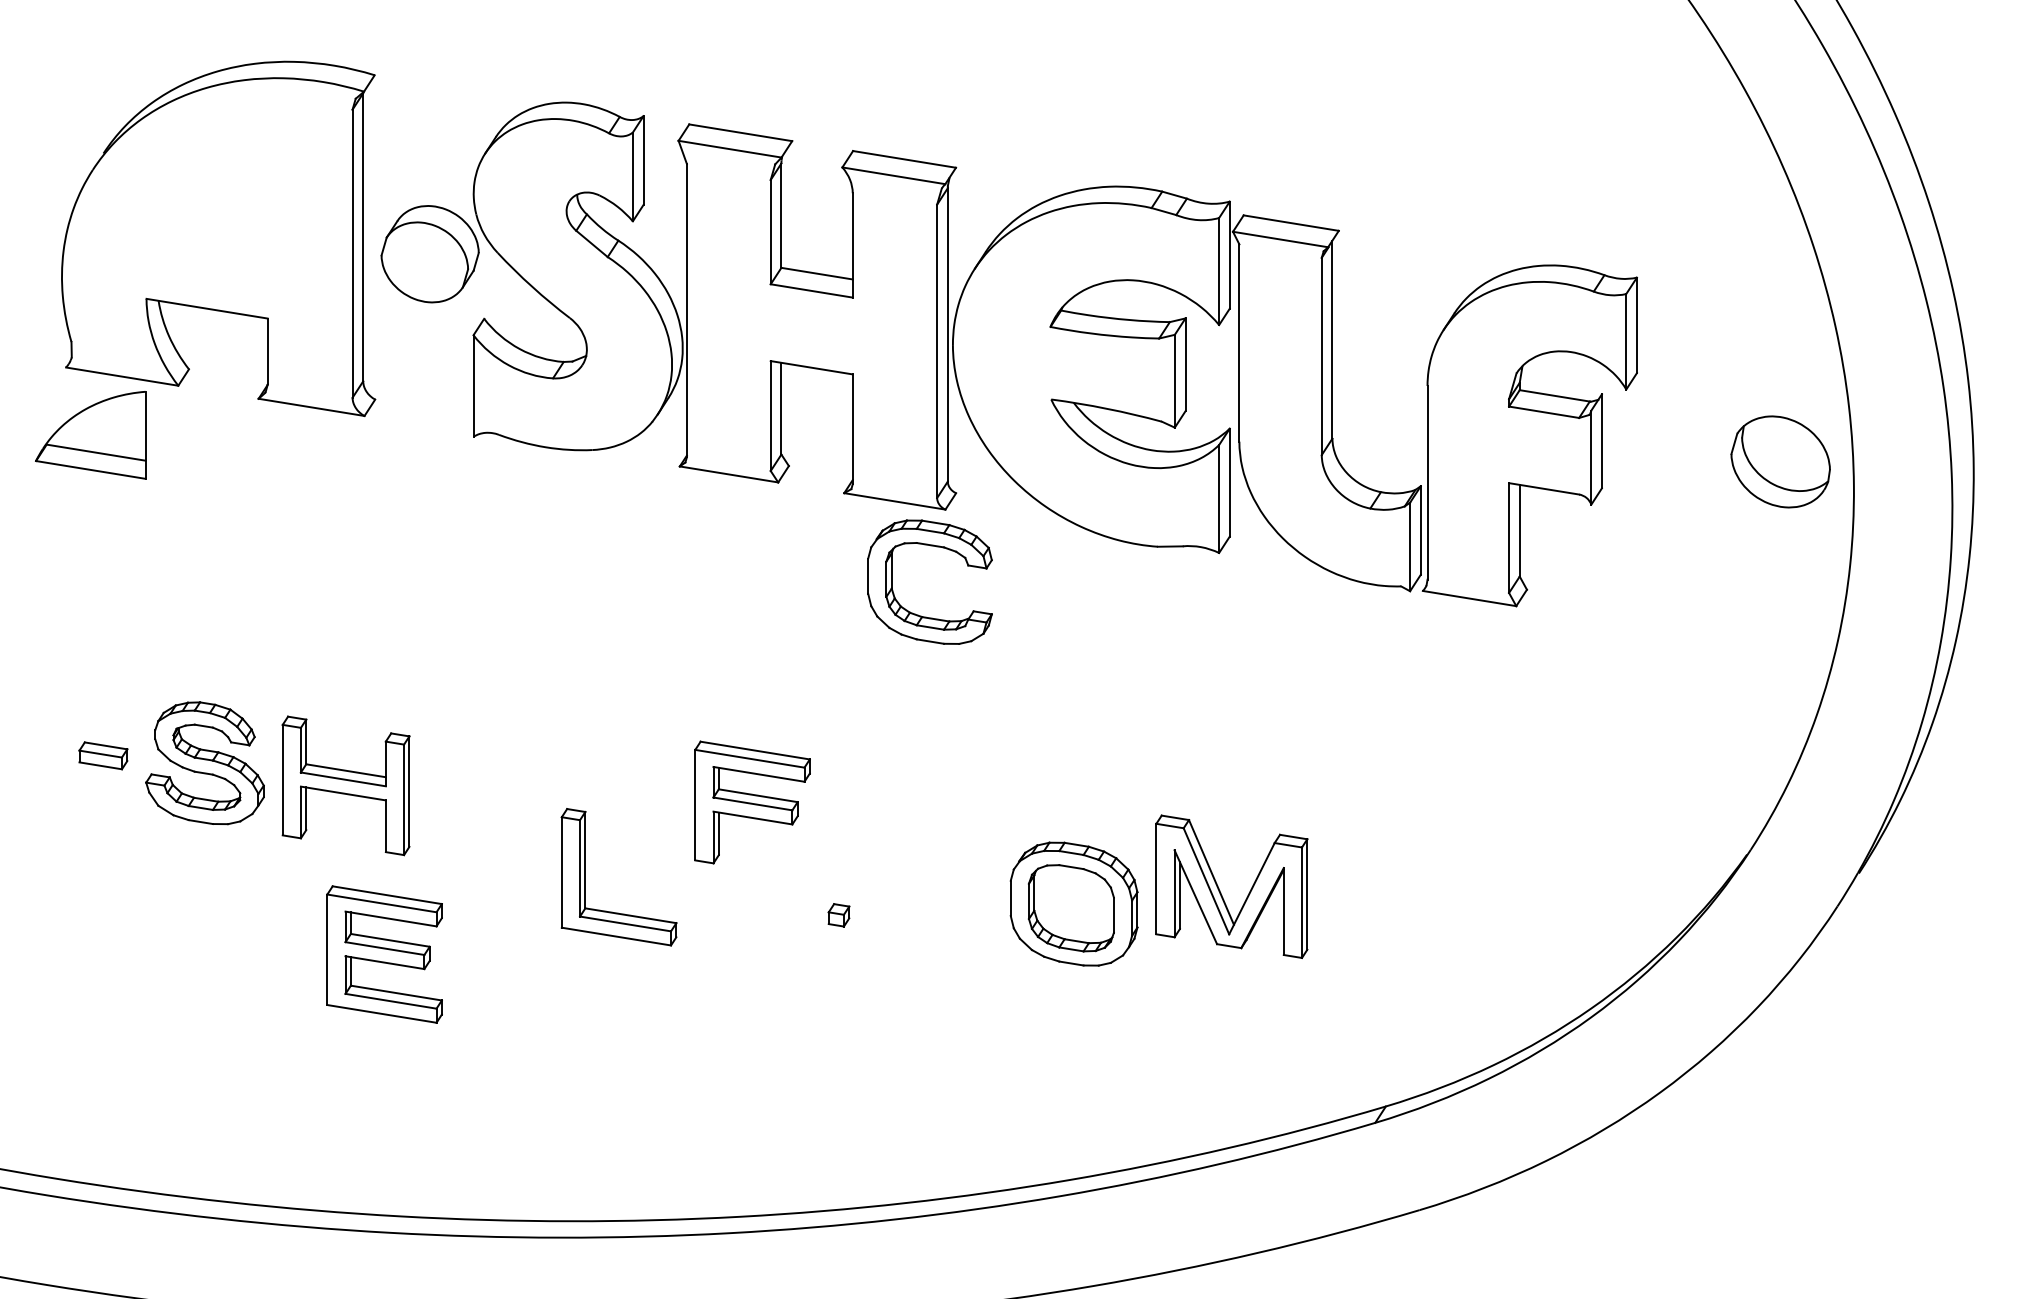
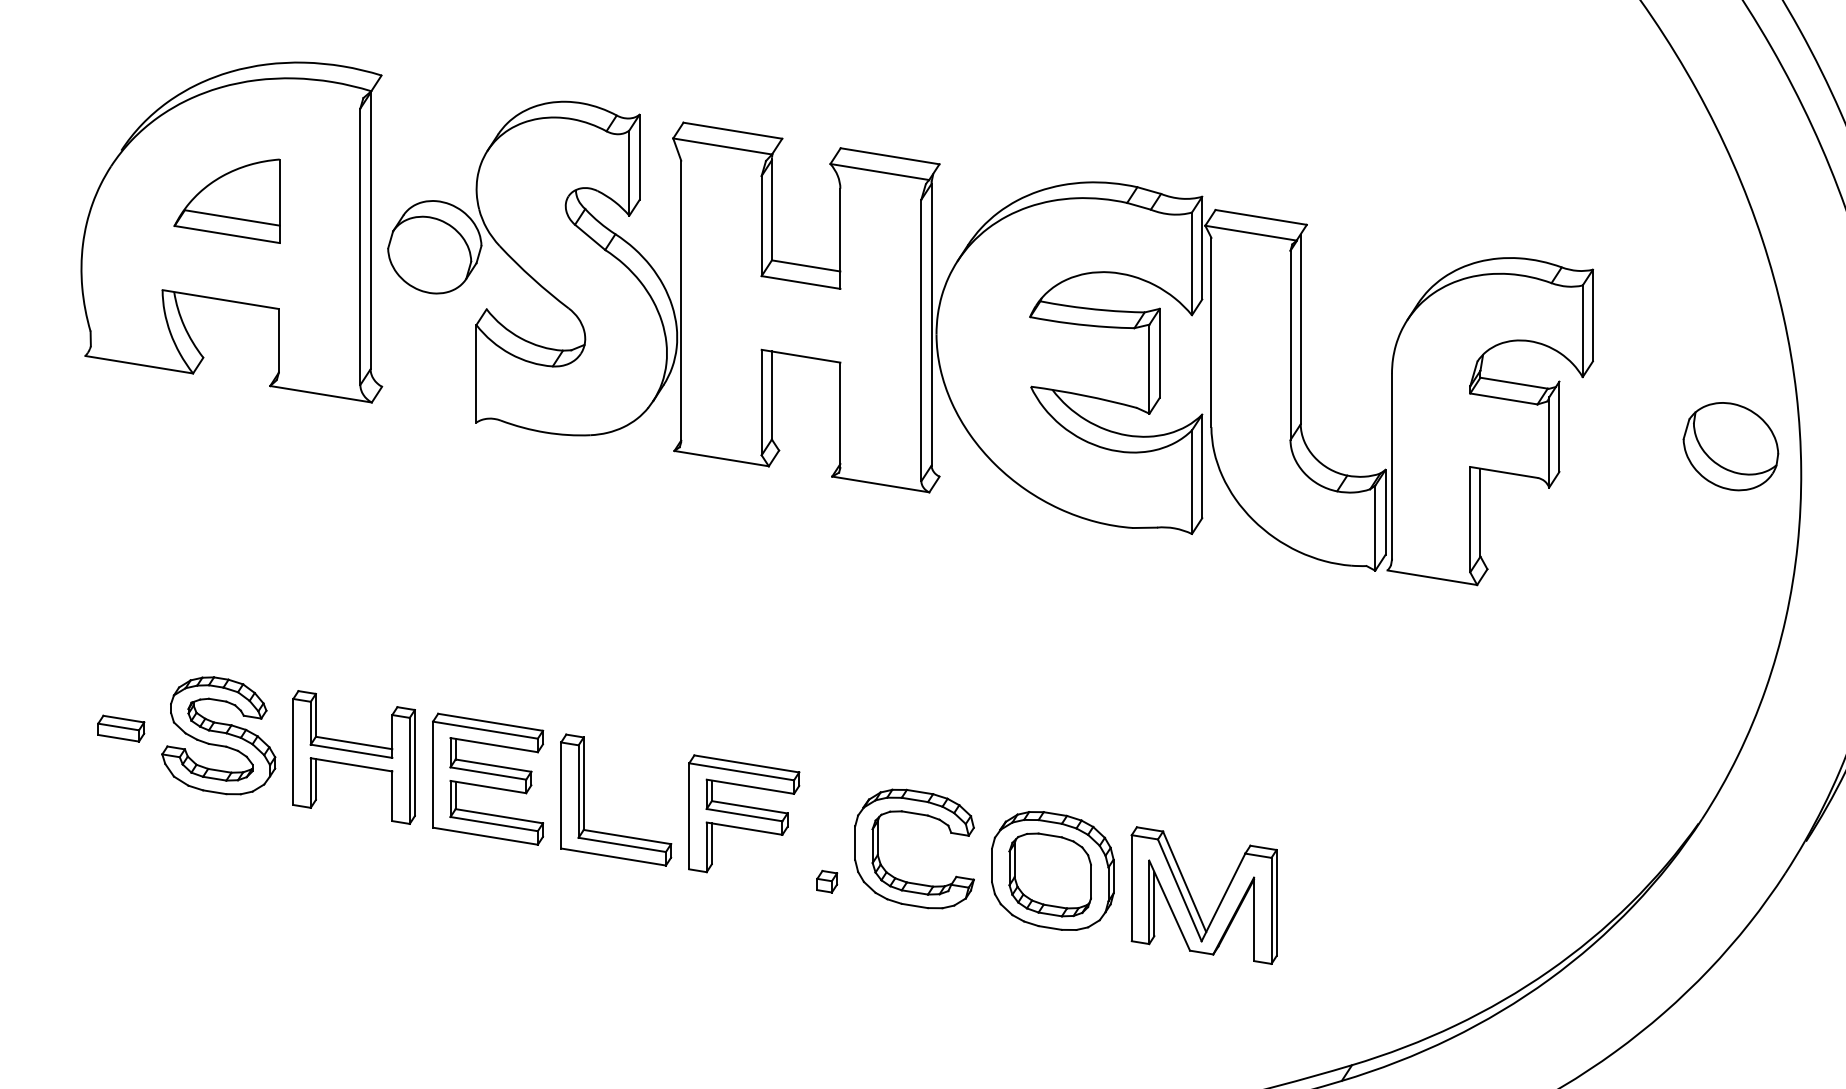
part: (90, 435) -> (226, 201), moved
part: (936, 547) -> (920, 815), moved
part: (752, 802) -> (744, 813), moved
part: (585, 877) -> (583, 800), moved
part: (1221, 892) -> (1194, 901), moved
part: (384, 954) -> (487, 779), moved

